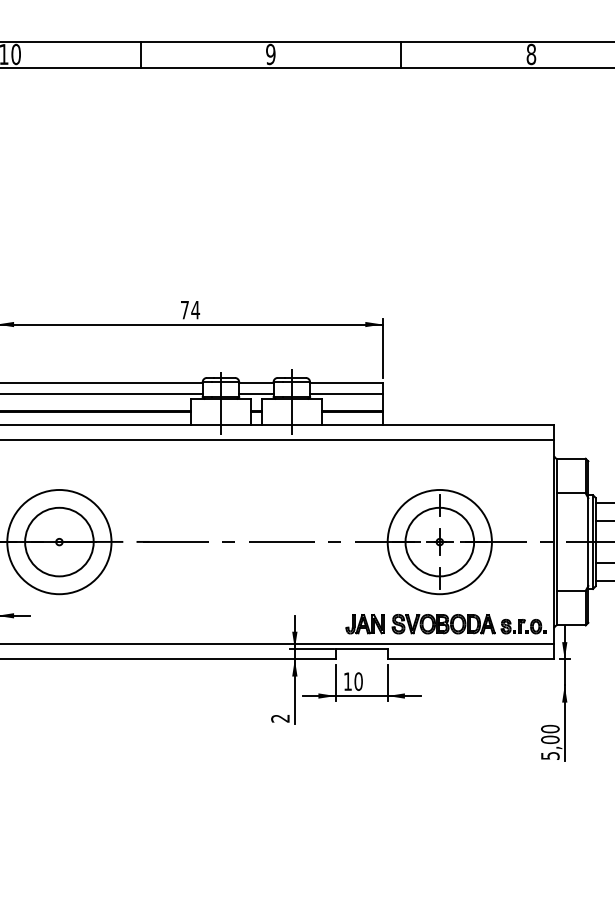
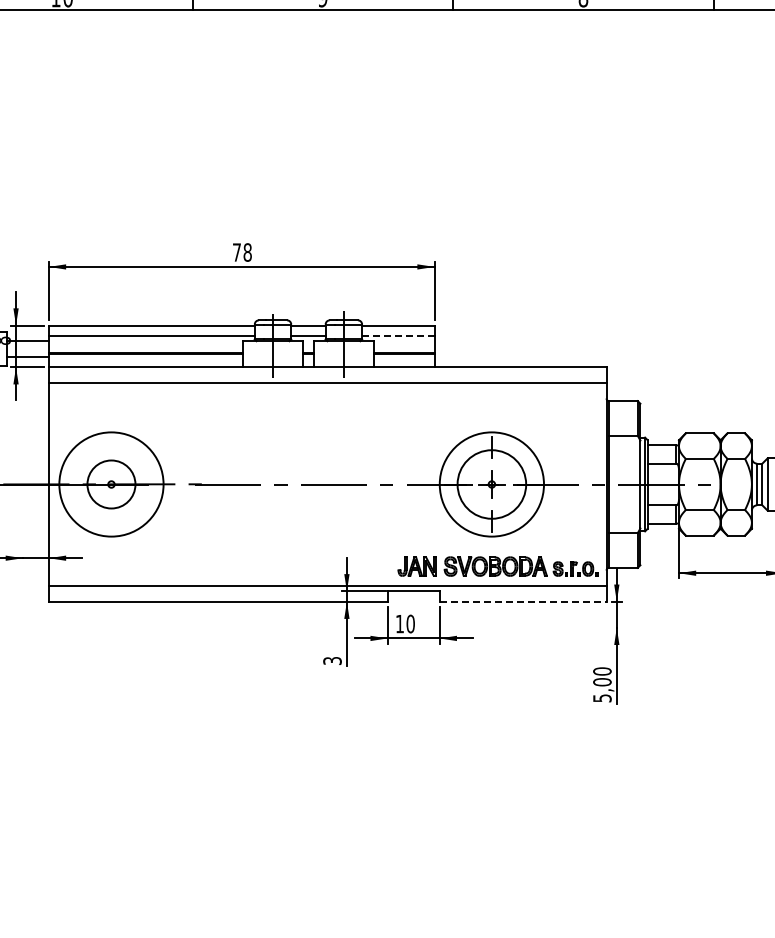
text: (195, 310) -> (247, 252), 74 -> 78
line: (346, 393) -> (398, 335), solid -> dashed
circle: (59, 542) -> (111, 484), size x0.7
line: (471, 659) -> (523, 601), solid -> dashed
text: (280, 718) -> (332, 660), 2 -> 3

